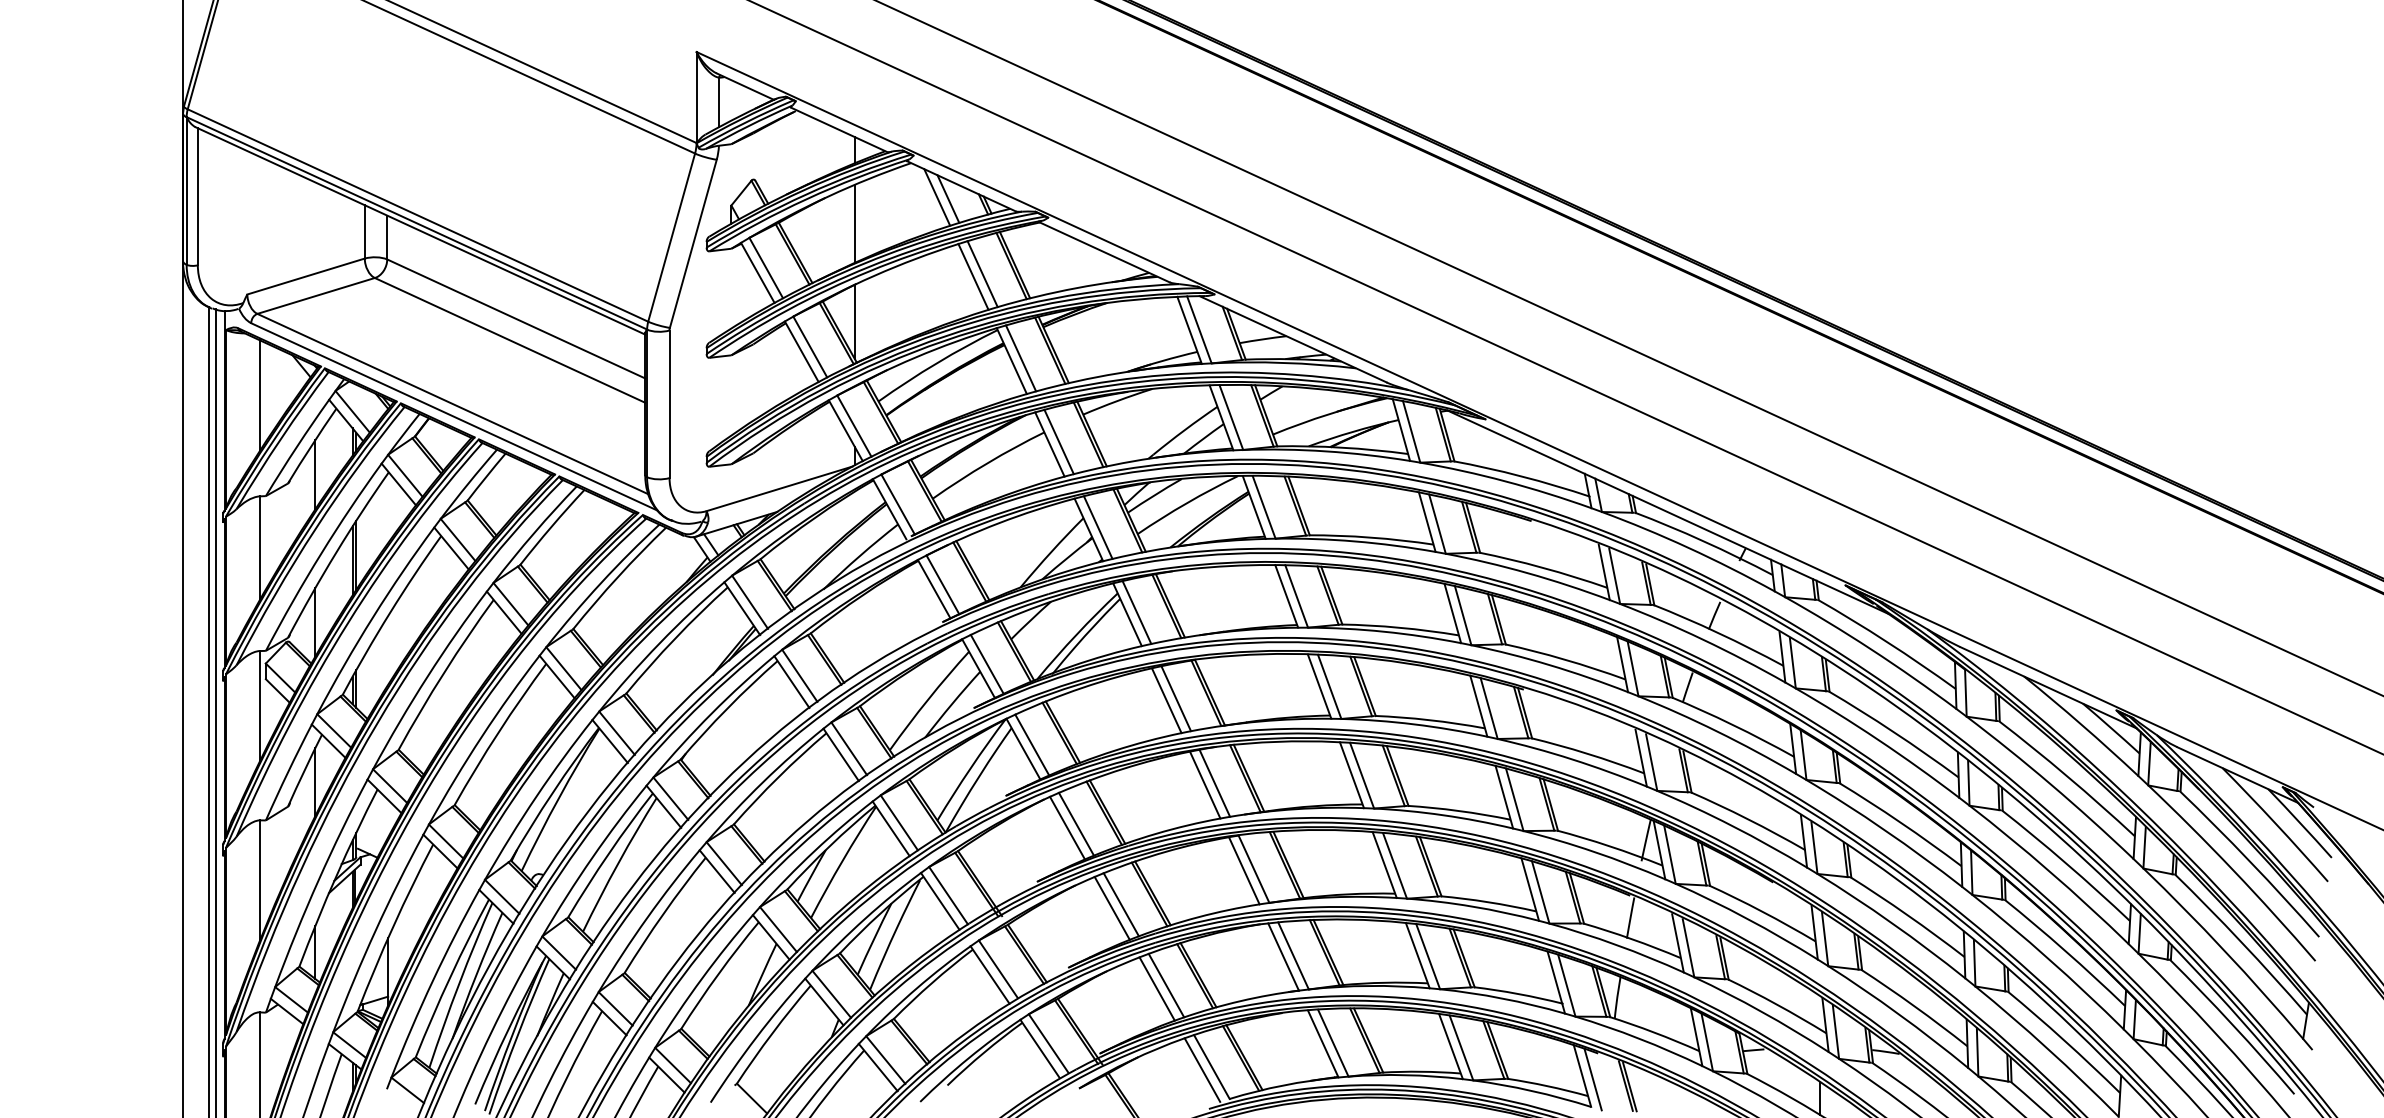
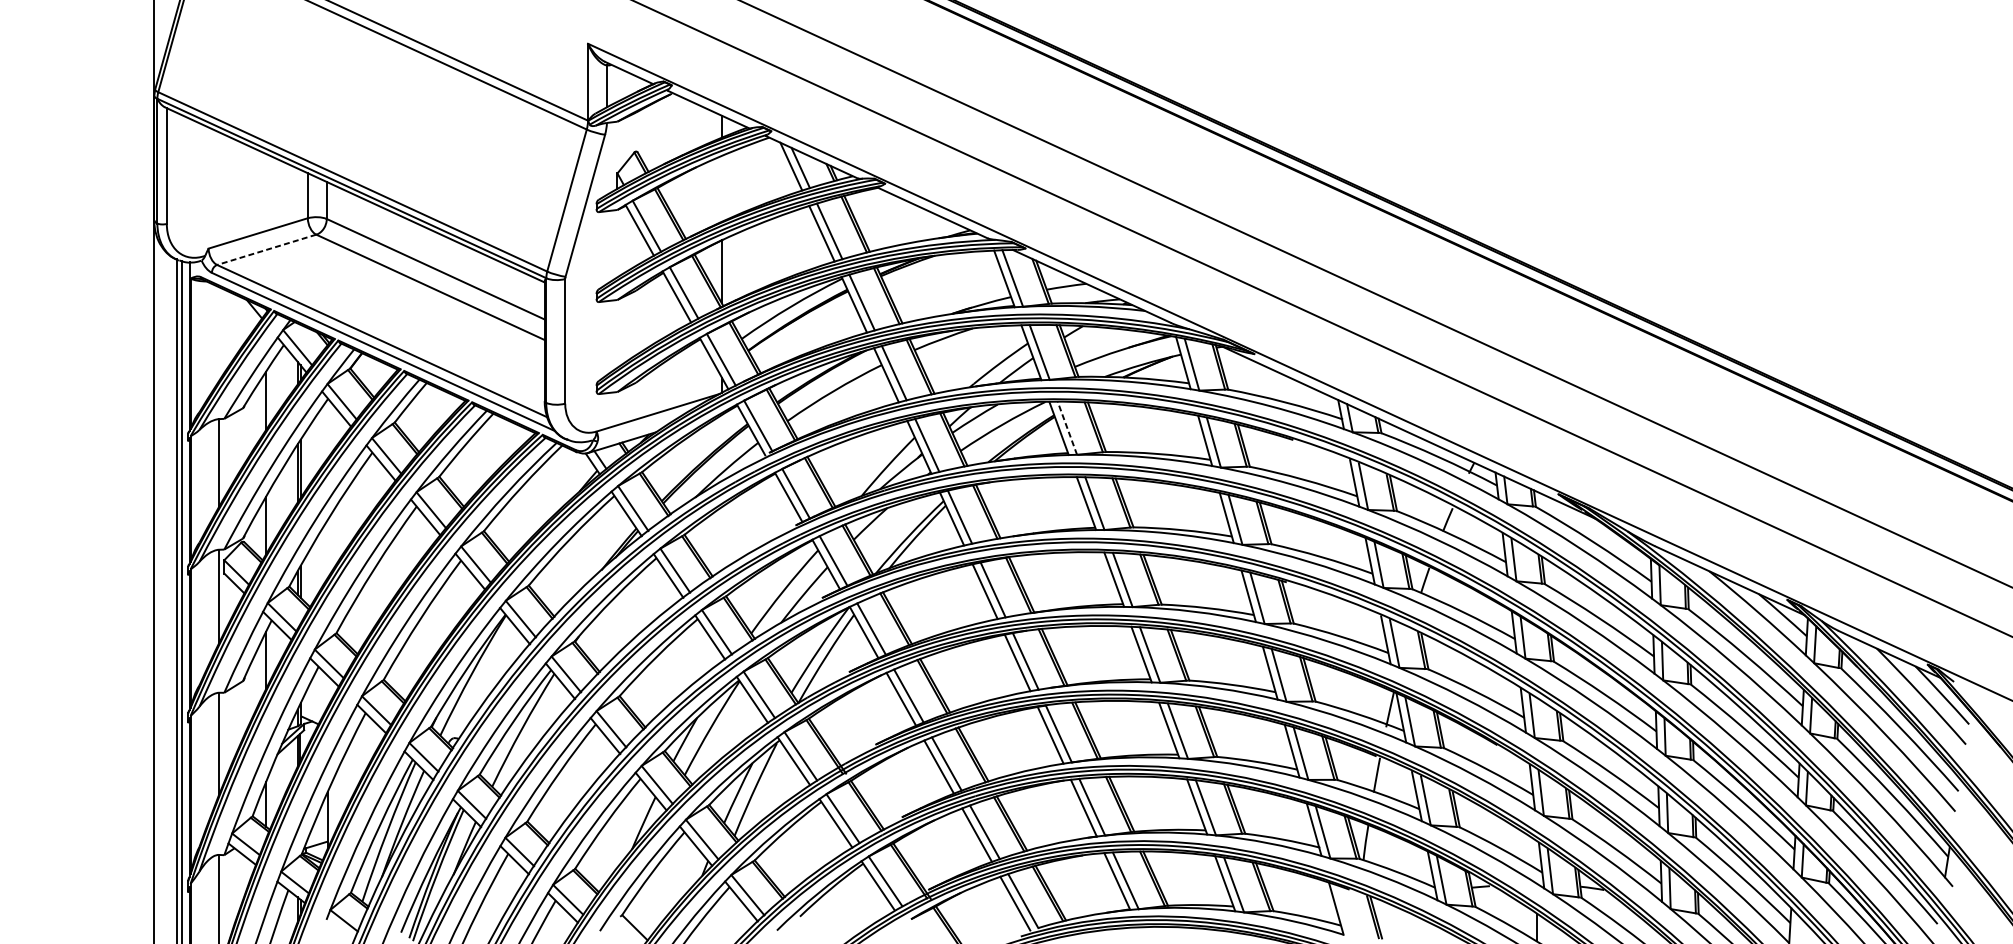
line: (855, 223) -> (722, 188), removed
line: (315, 296) -> (266, 250), solid -> dashed
line: (259, 395) -> (218, 333), removed
line: (1263, 506) -> (1066, 427), solid -> dashed
line: (1592, 1079) -> (1344, 911), removed

